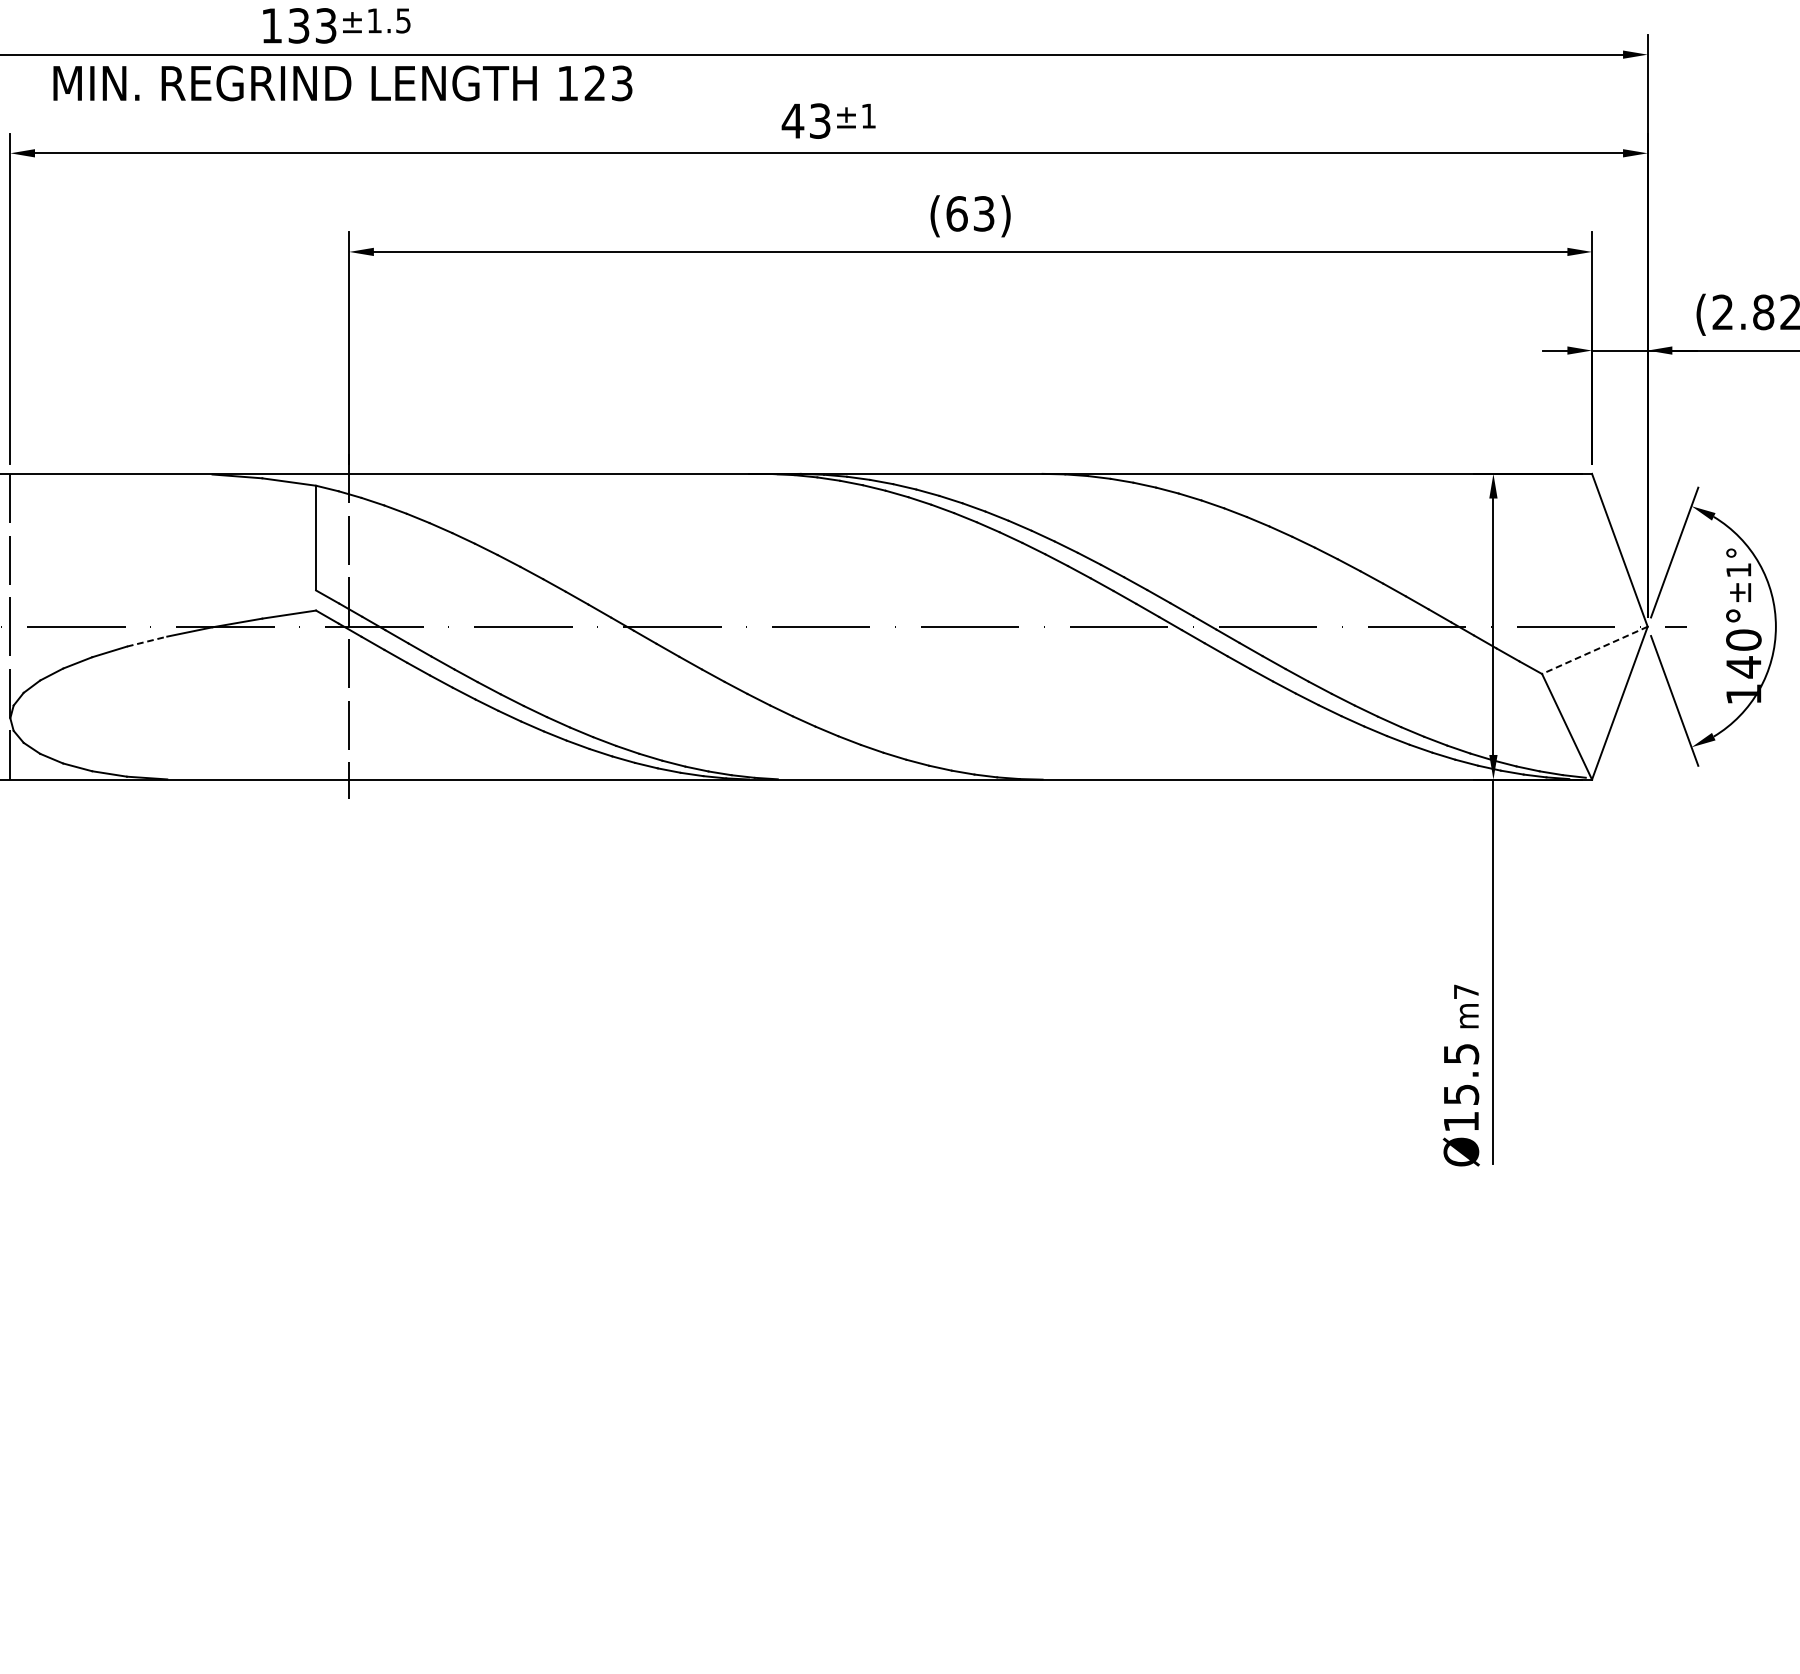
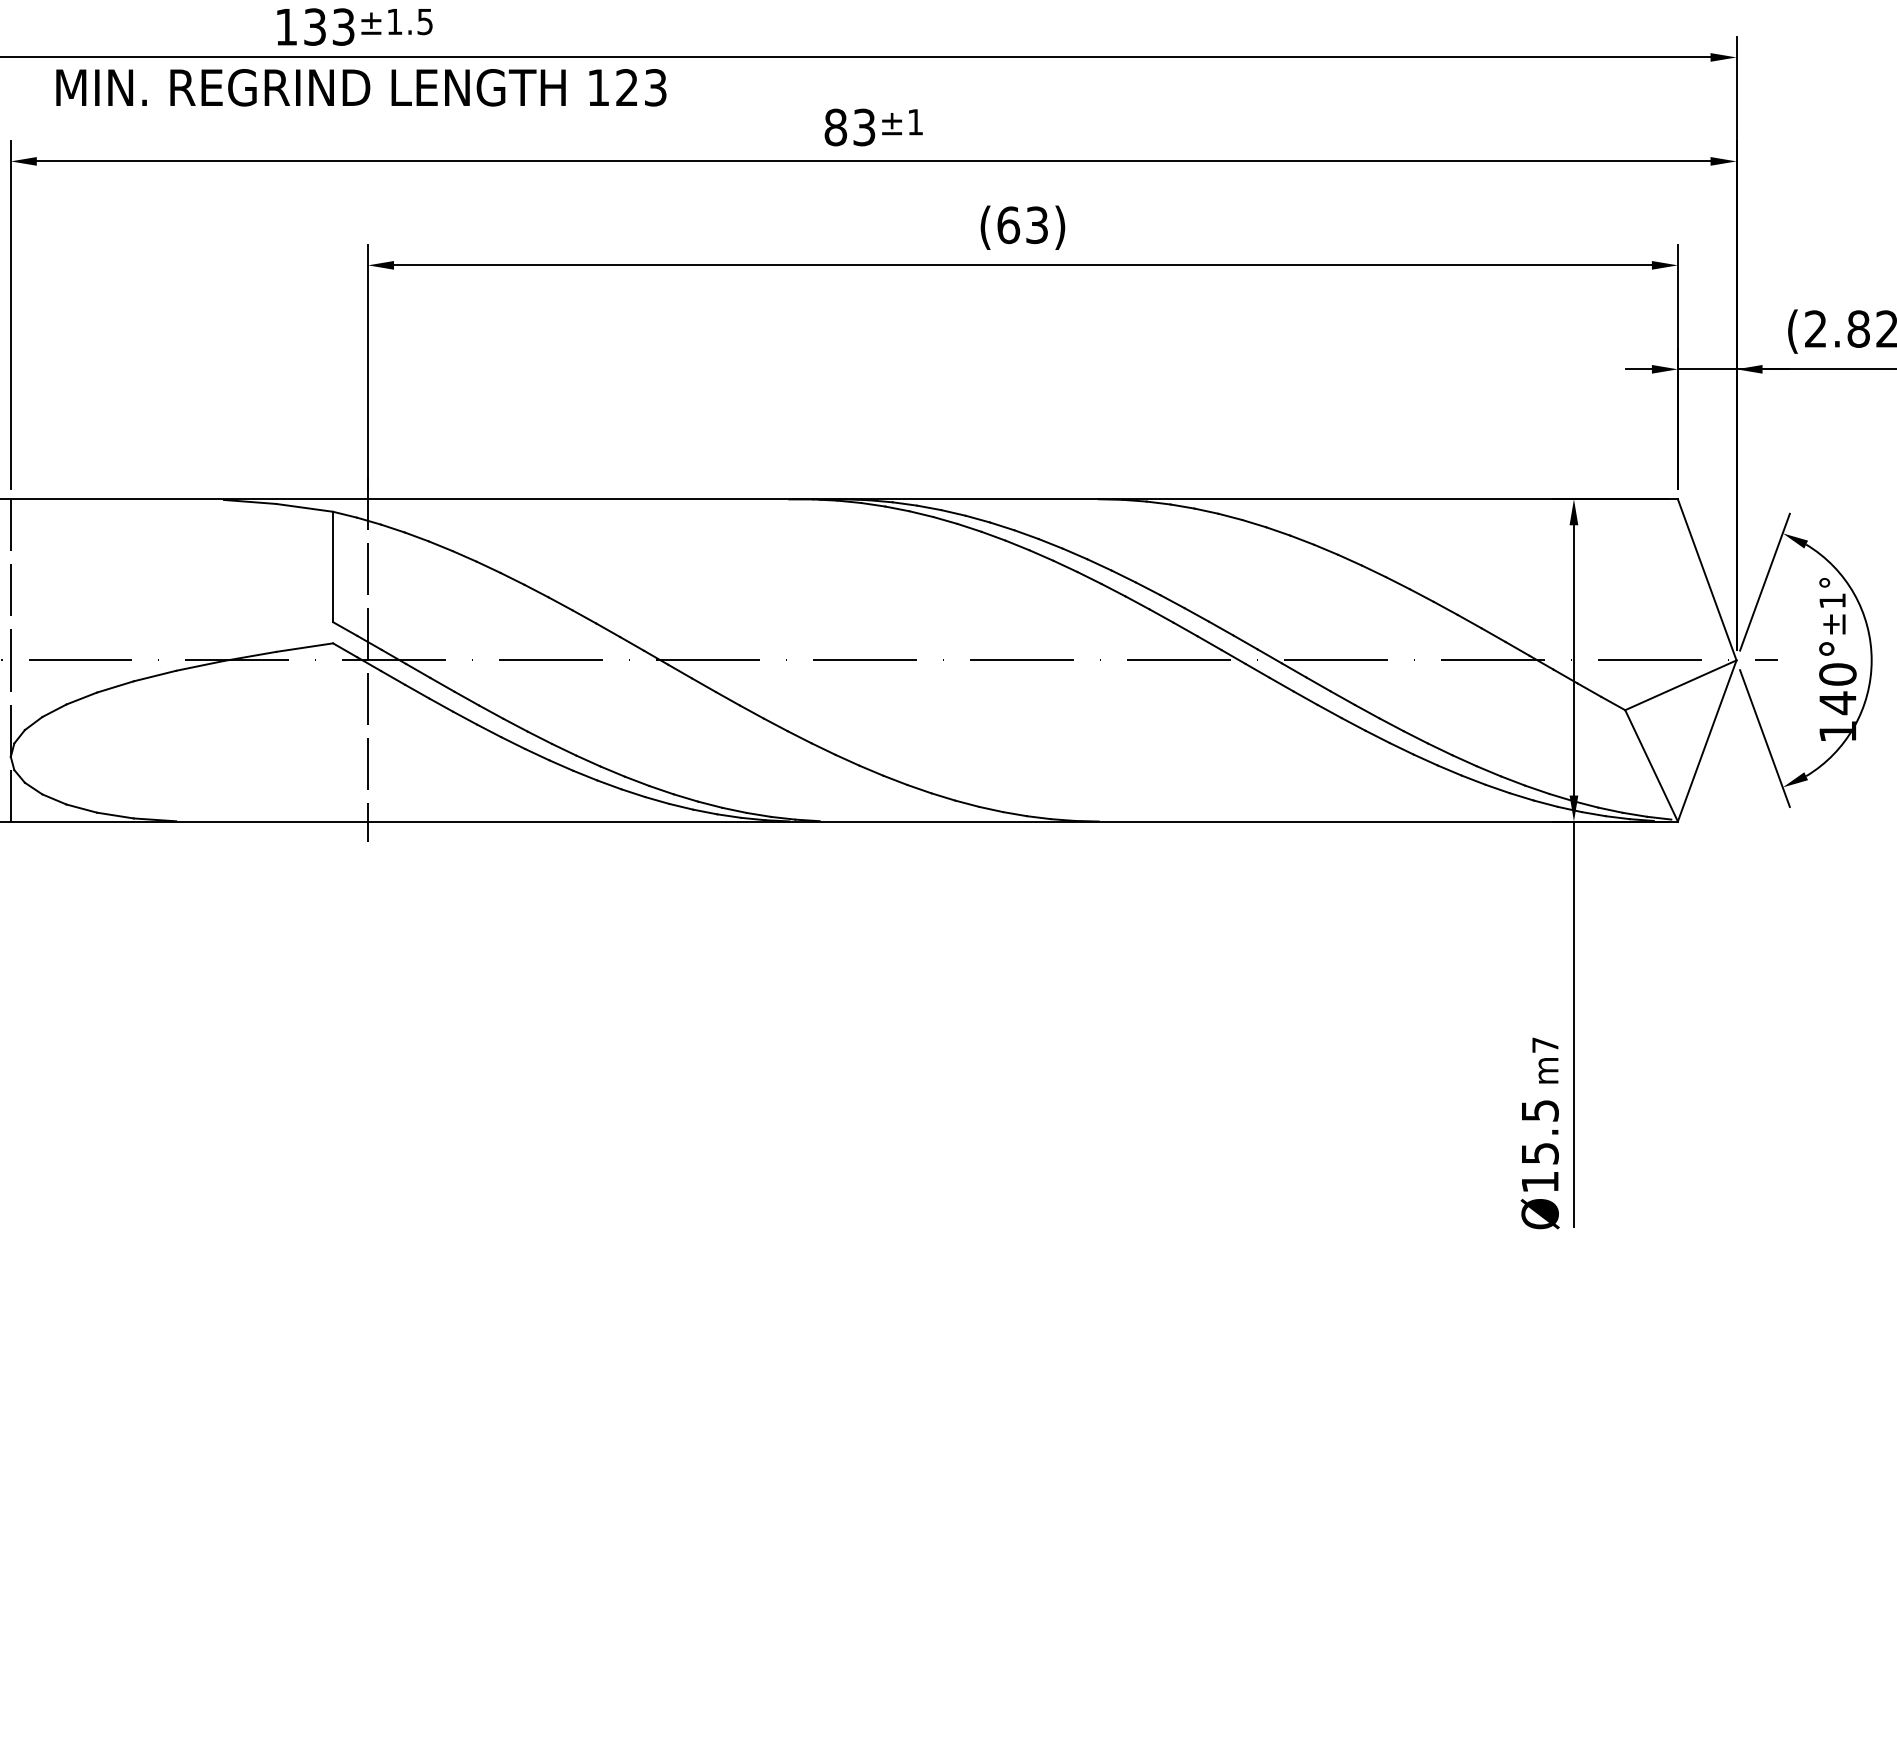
text: (792, 121) -> (835, 127), 43 -> 83
line: (147, 642) -> (155, 676), dashed -> solid
line: (1594, 650) -> (1680, 685), dashed -> solid

